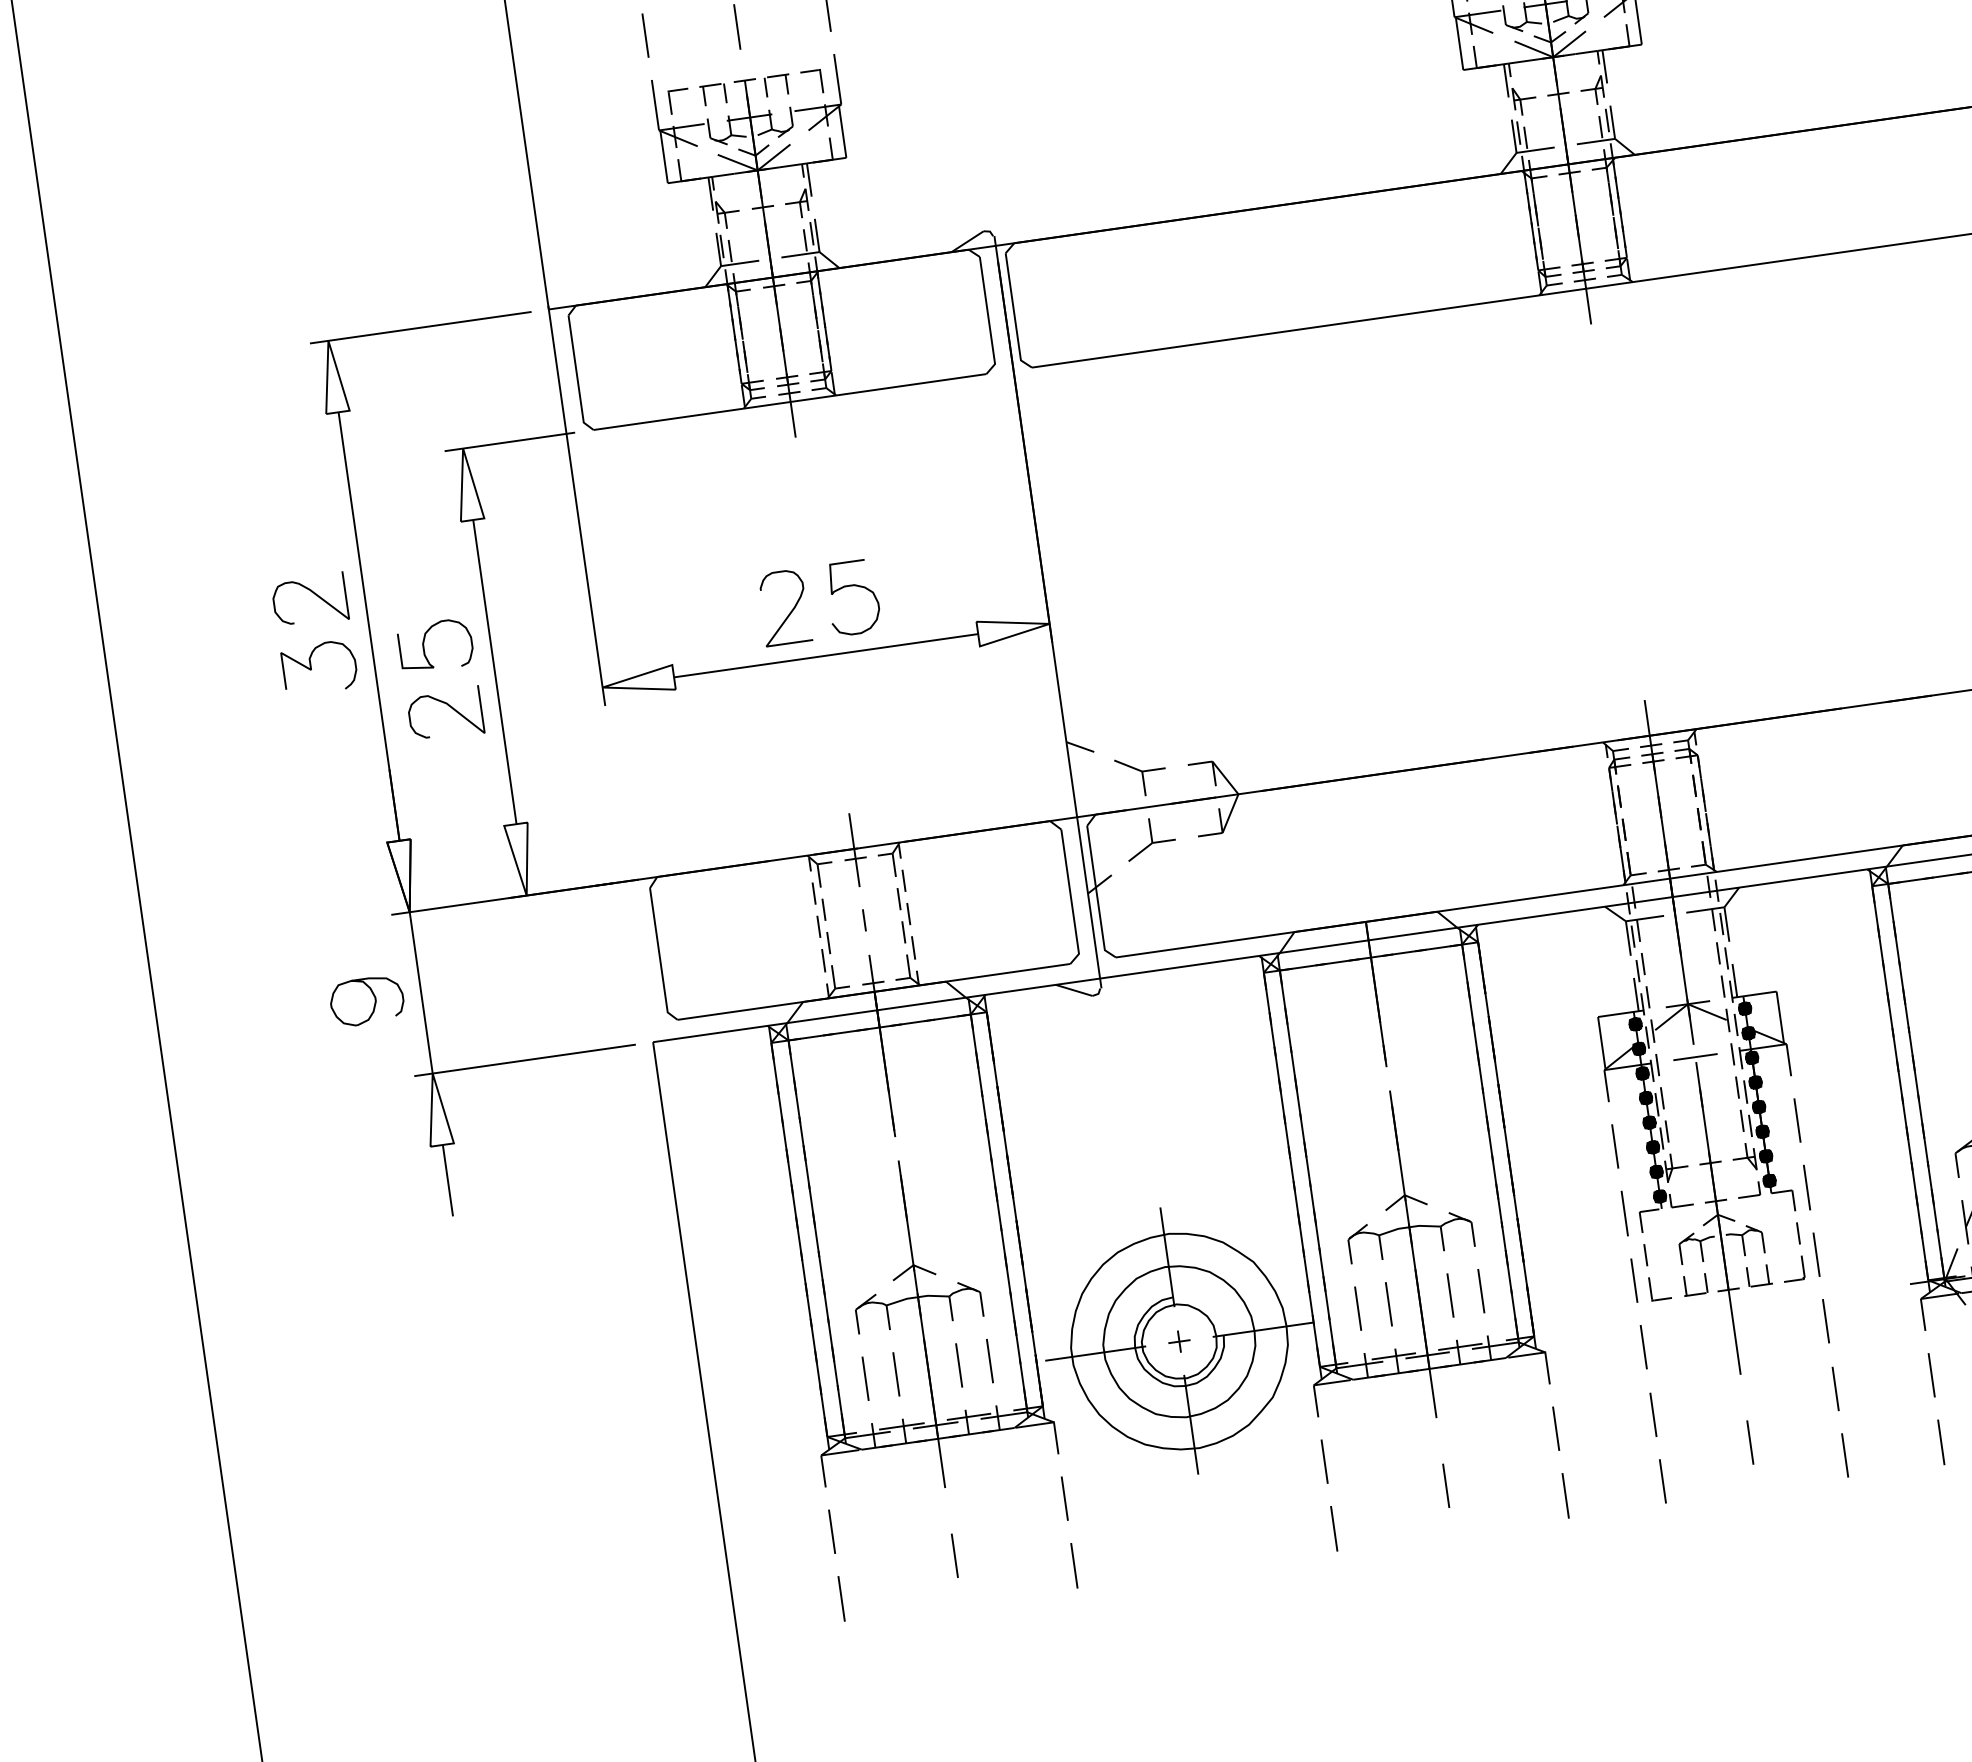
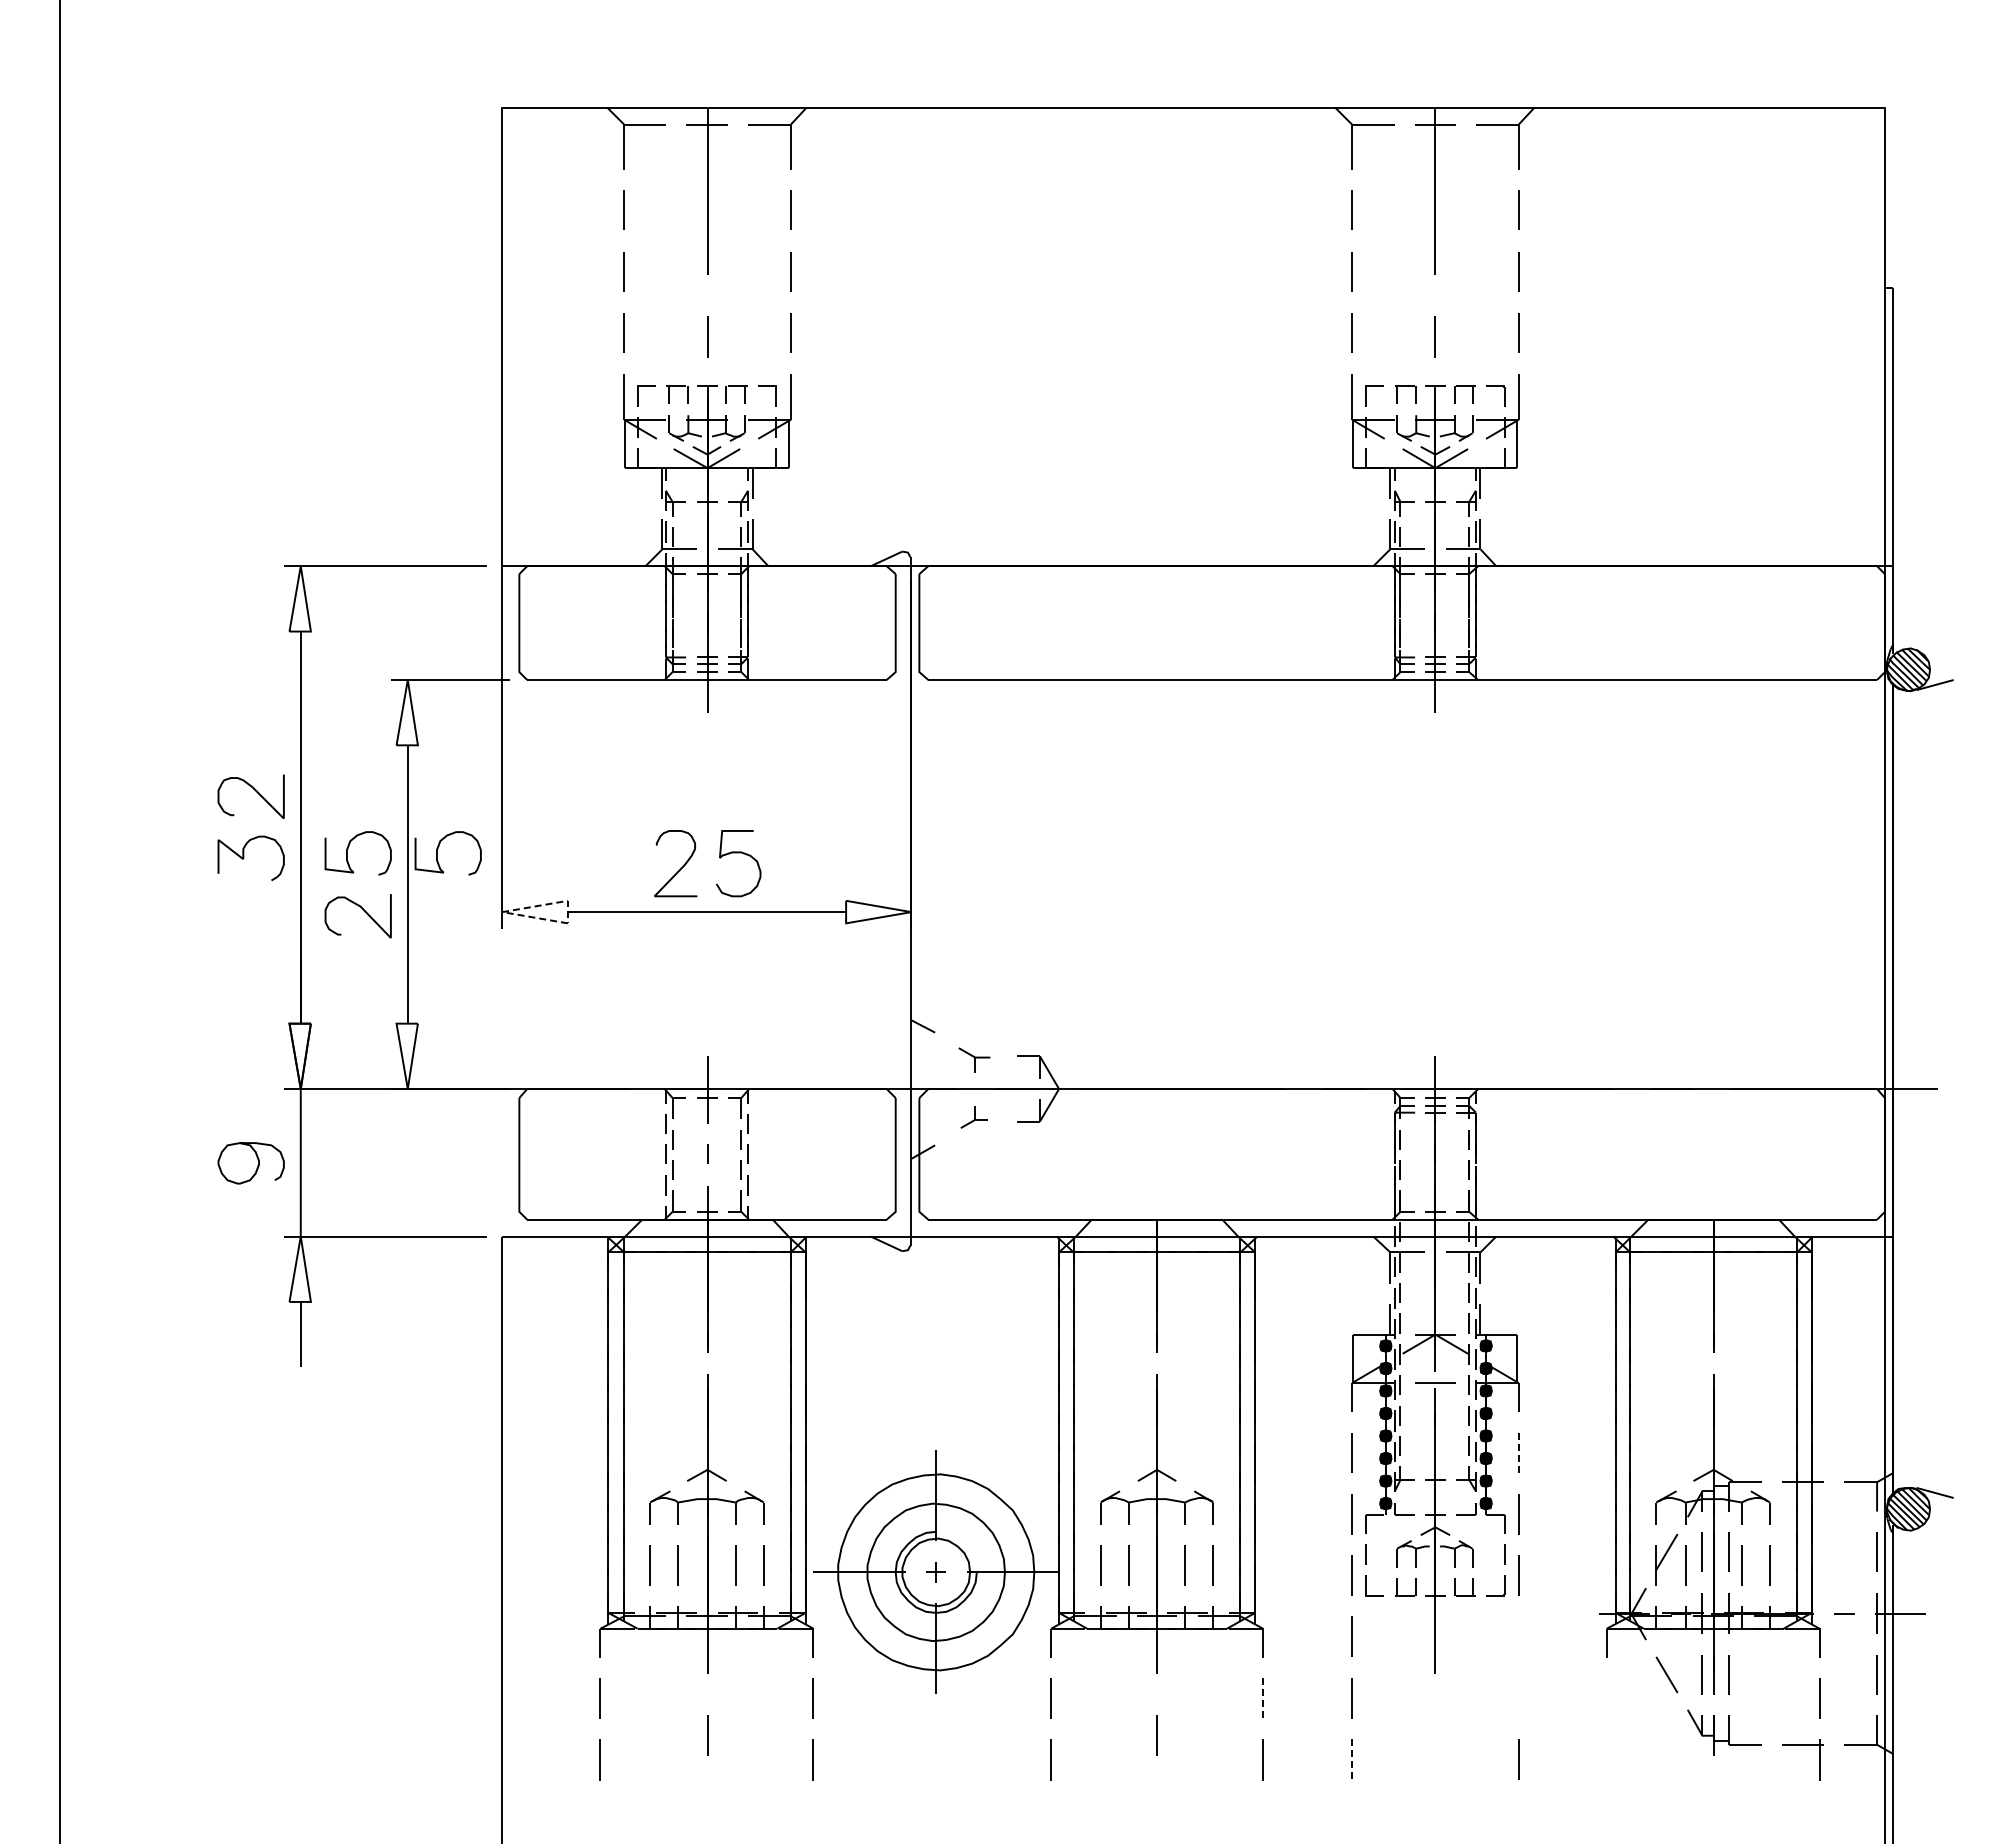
curve: (522, 629) -> (438, 849), added
line: (615, 683) -> (514, 910), solid -> dashed
part: (1141, 776) -> (974, 1060), size x0.7
part: (1149, 838) -> (973, 1117), size x0.6
line: (1797, 1121) -> (1518, 1453), solid -> dashed
line: (1825, 1321) -> (1518, 1636), removed
line: (1931, 1375) -> (1606, 1698), removed
line: (1835, 1388) -> (1518, 1698), removed
line: (1556, 1429) -> (1263, 1699), solid -> dashed
line: (1941, 1441) -> (1606, 1759), removed
line: (1749, 1442) -> (1434, 1735), removed
line: (1663, 1481) -> (1352, 1759), solid -> dashed

